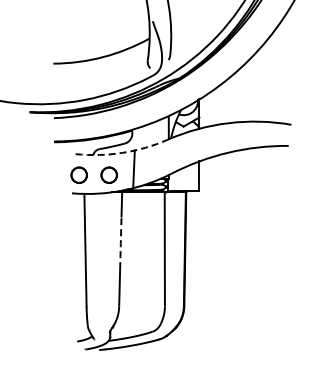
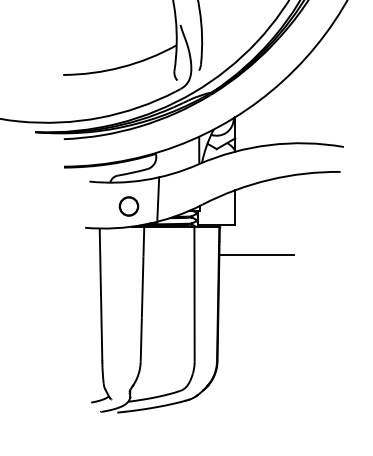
arc: (122, 152) -> (144, 179), dashed -> solid
circle: (78, 174) -> (92, 205), removed
line: (217, 216) -> (256, 255), added
line: (120, 243) -> (142, 286), dashed -> solid

